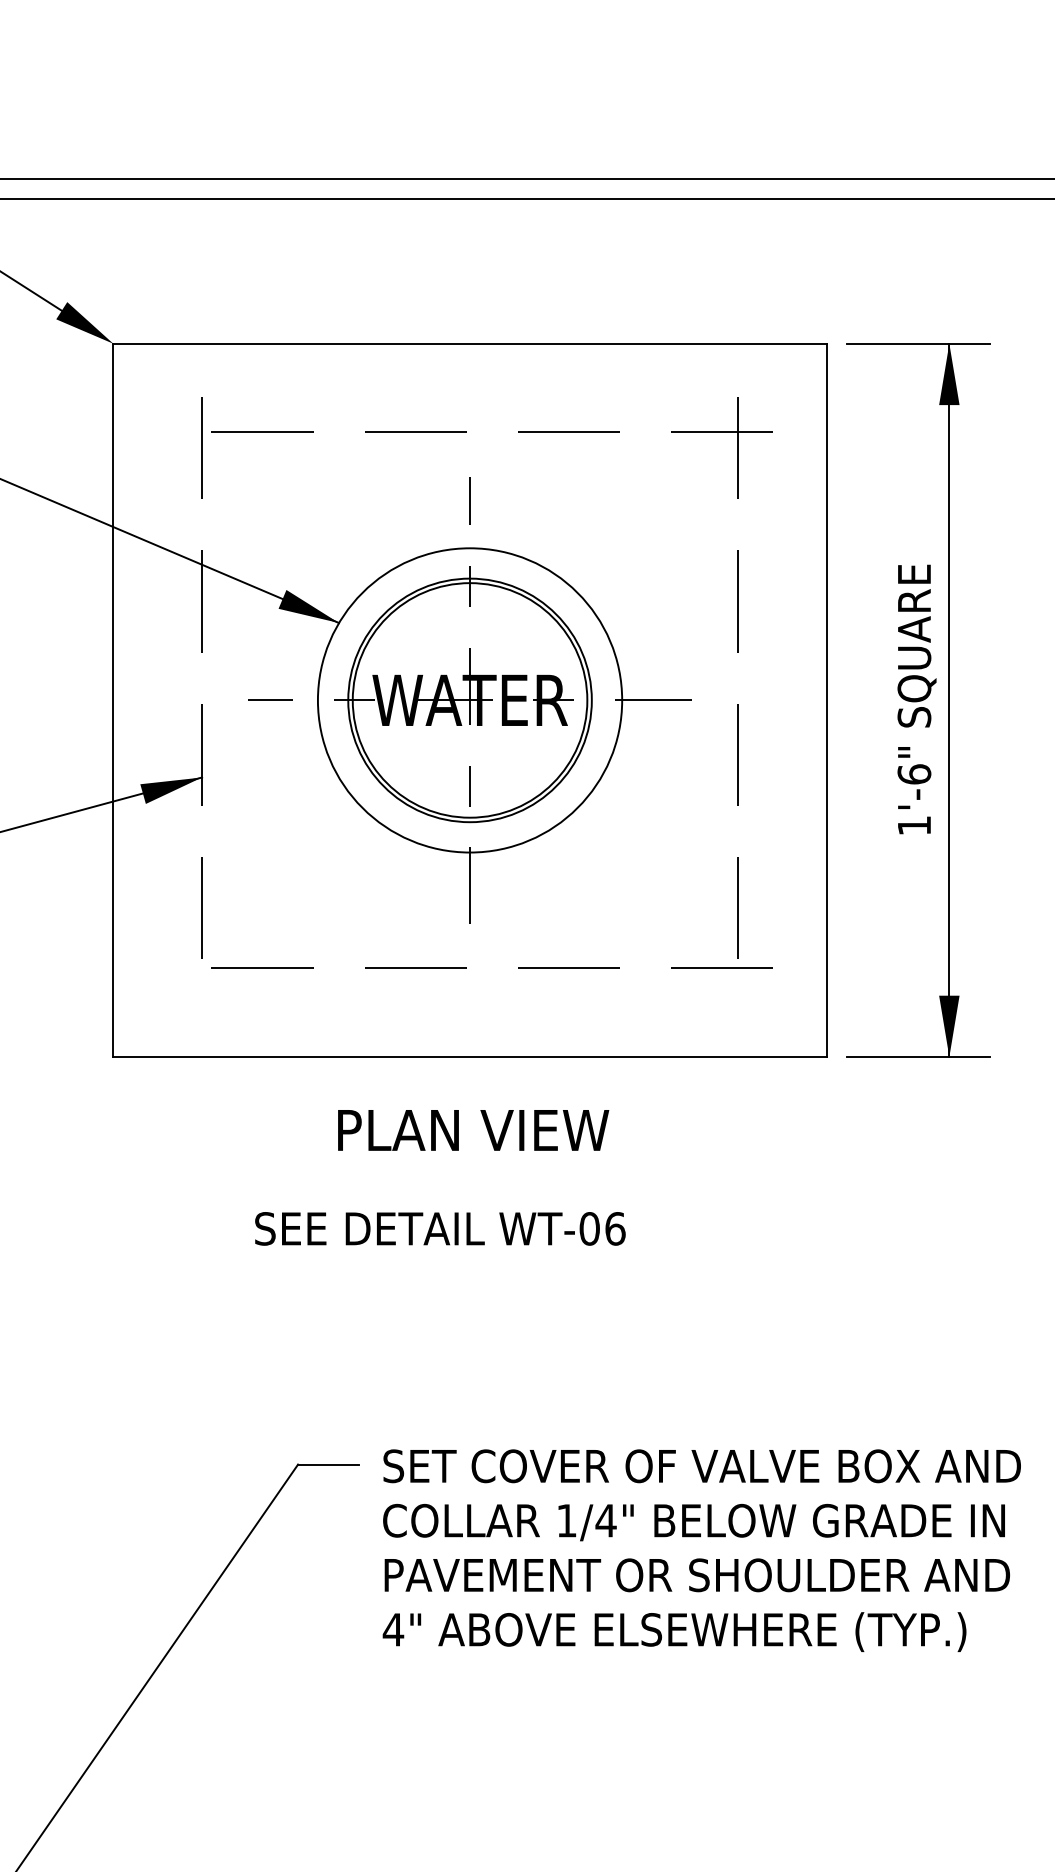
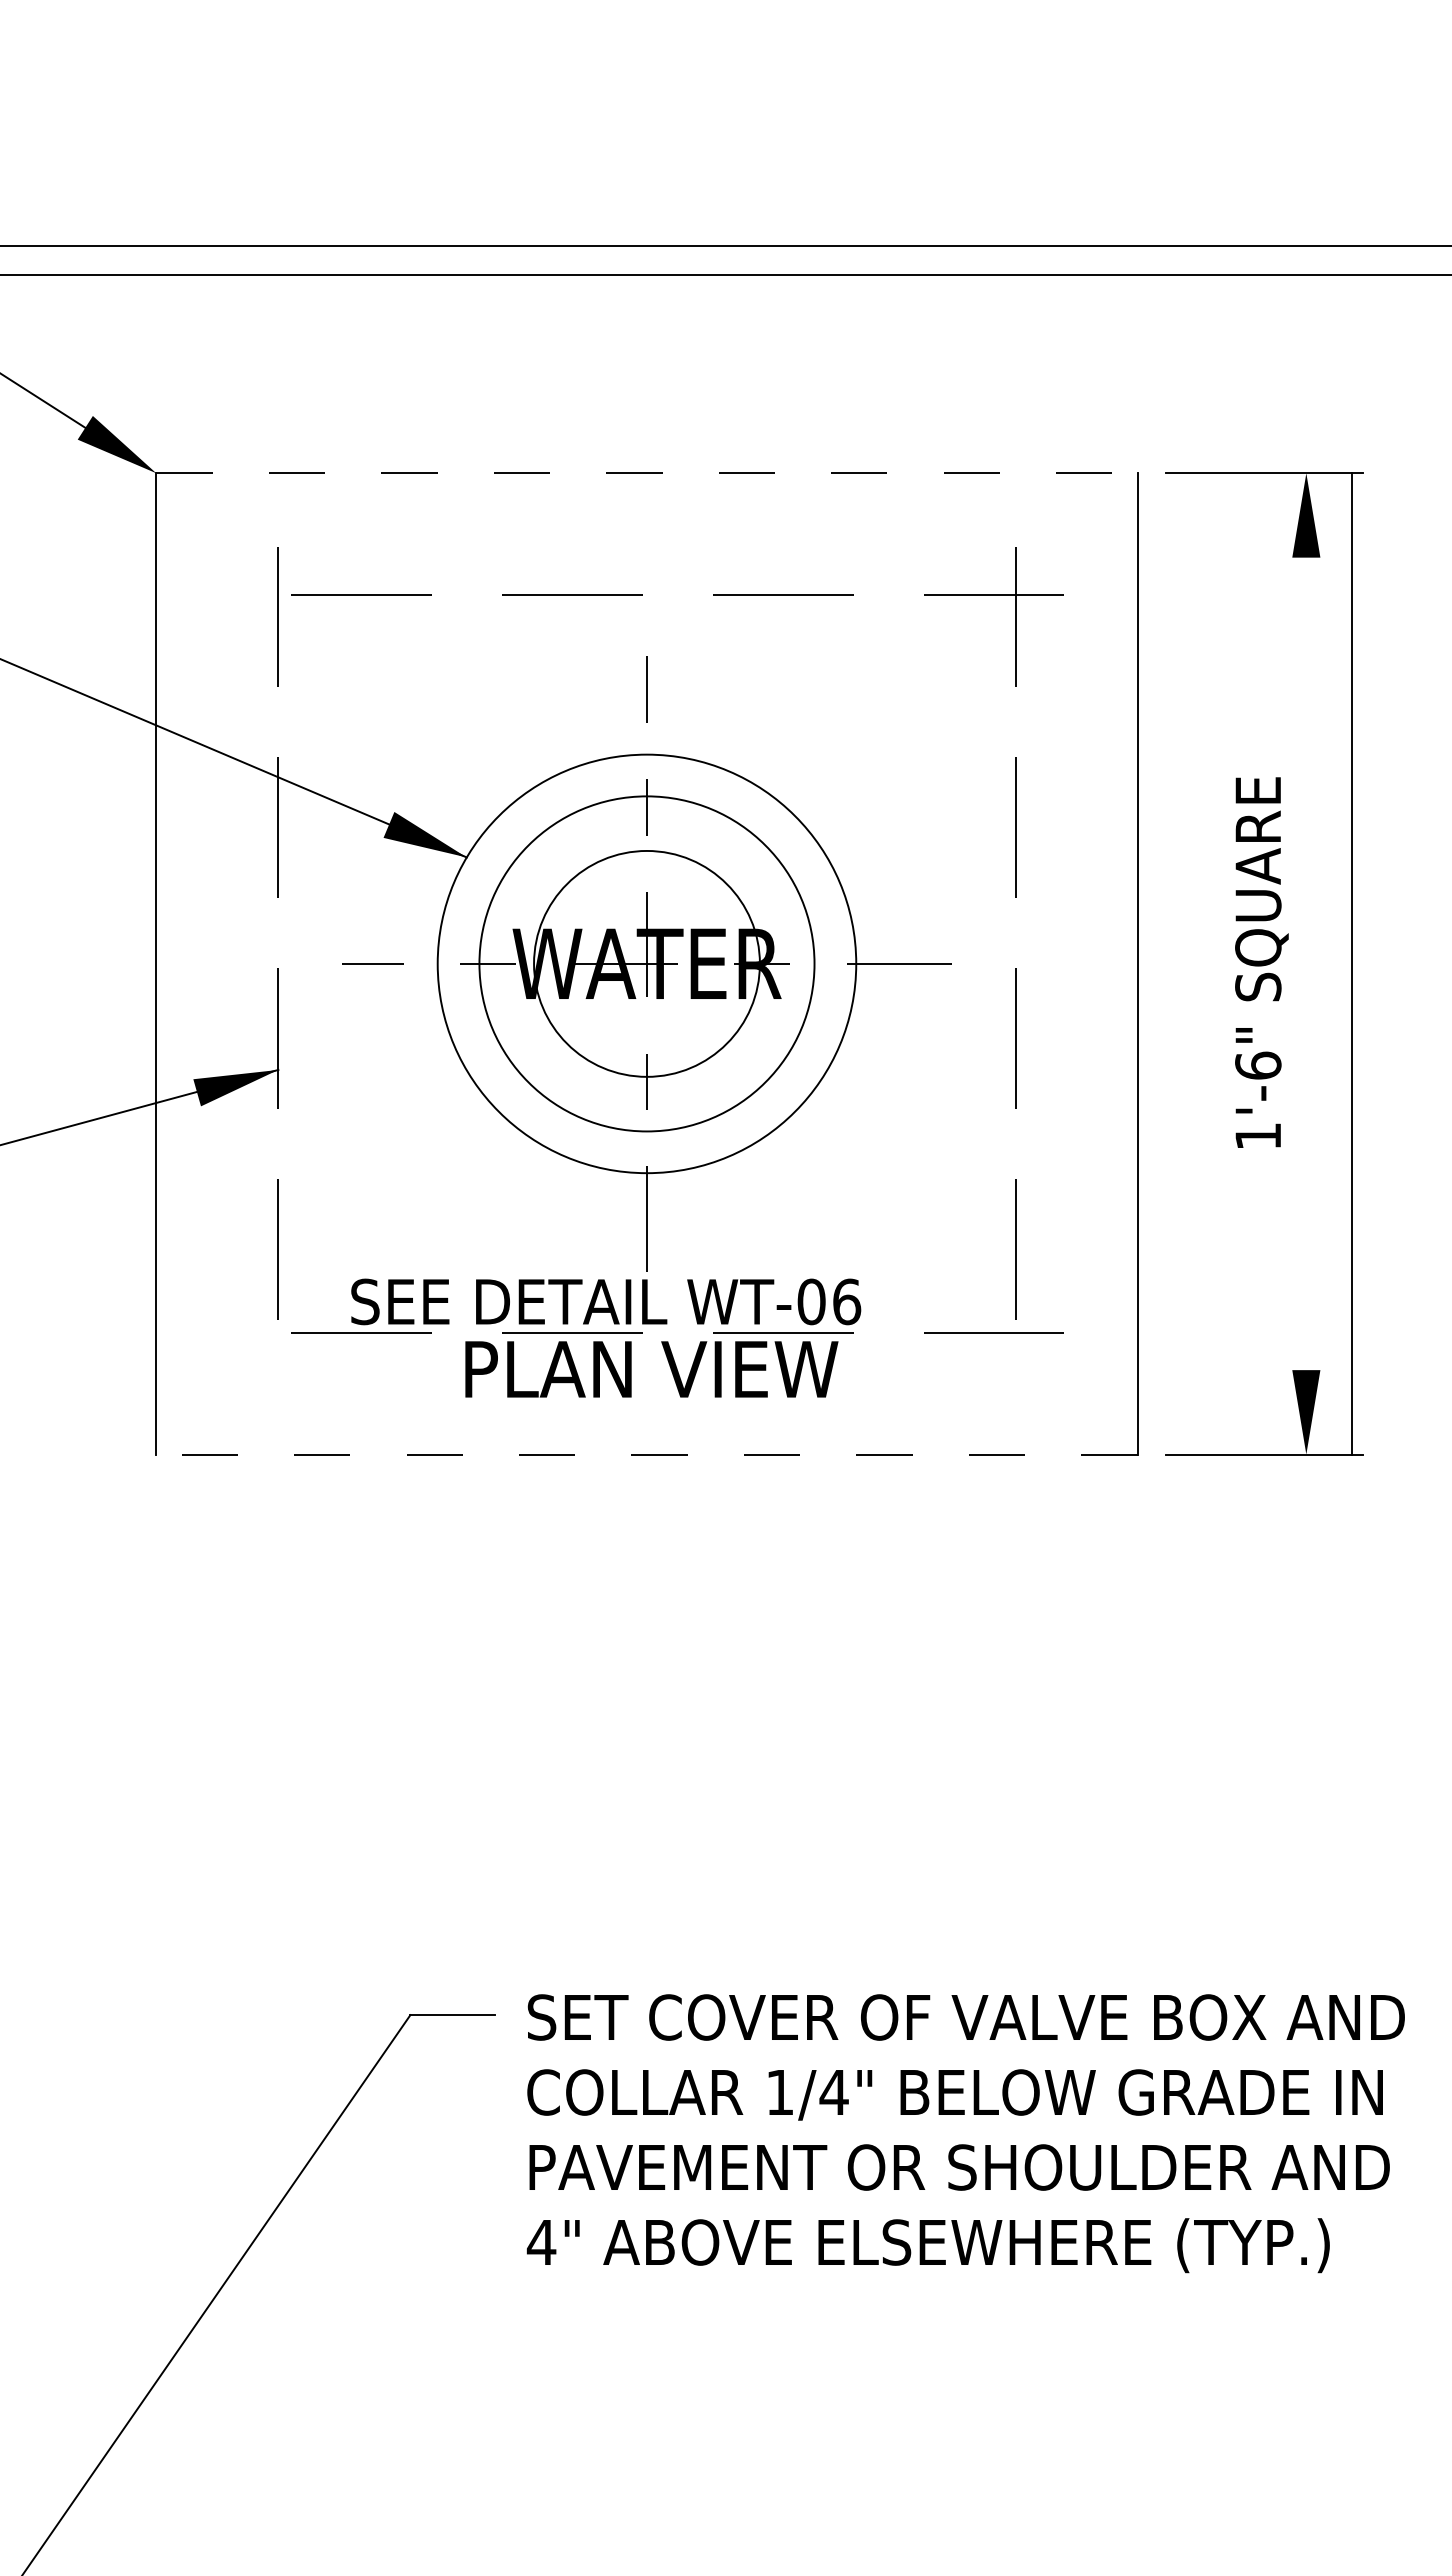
line: (469, 343) -> (646, 473), solid -> dashed
circle: (469, 700) -> (646, 963), size x0.7
line: (949, 700) -> (1352, 963), moved
line: (469, 1057) -> (646, 1454), solid -> dashed
text: (473, 1130) -> (651, 1369), moved
text: (440, 1228) -> (606, 1301), moved

